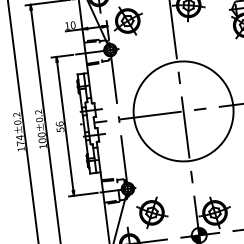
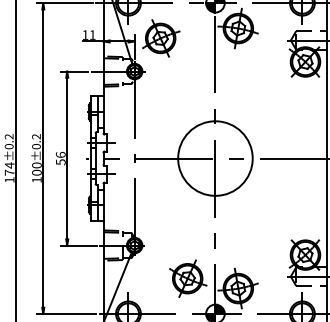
text: (72, 24) -> (92, 34), 10 -> 11
circle: (183, 111) -> (215, 158), size x0.6
part: (152, 212) -> (188, 278), moved

